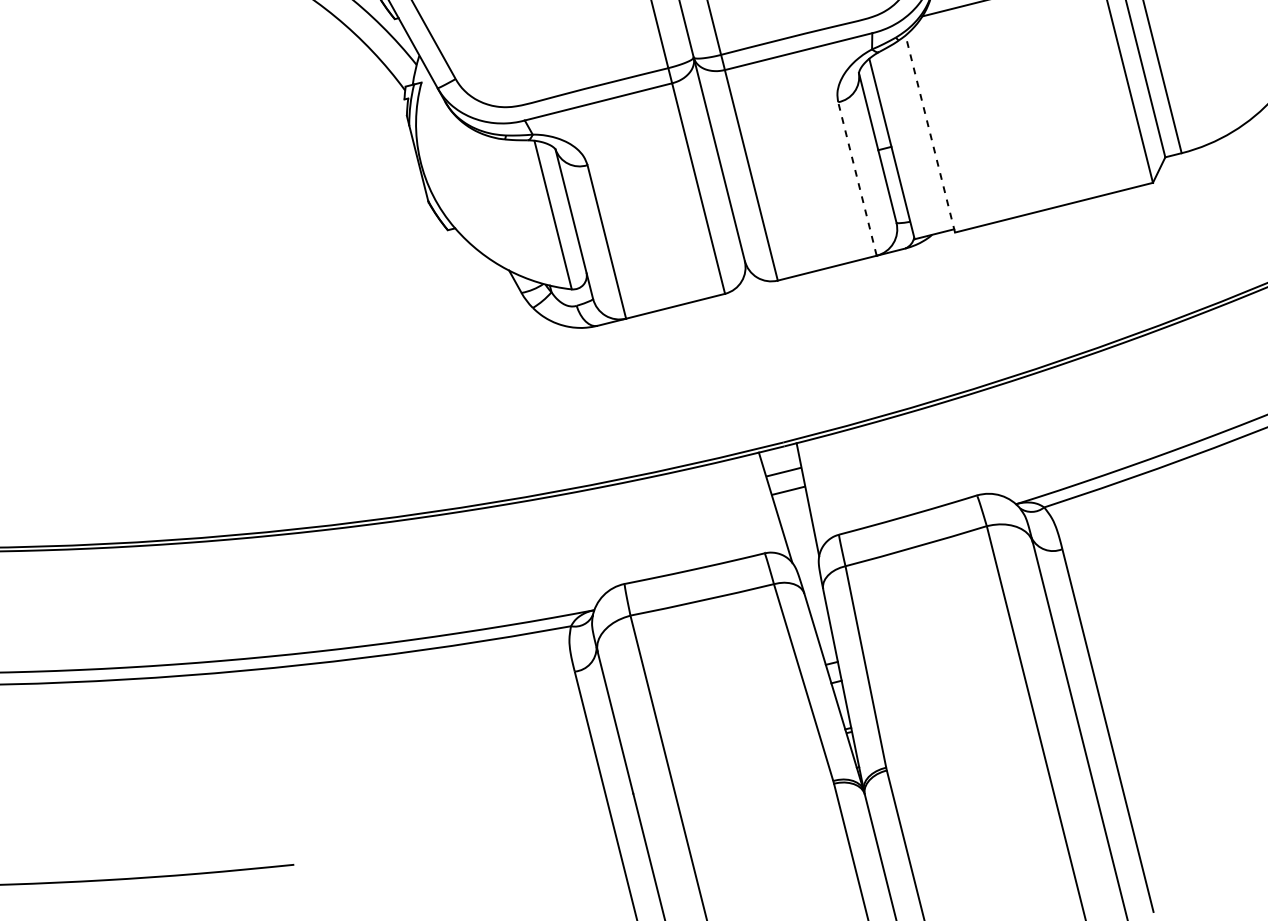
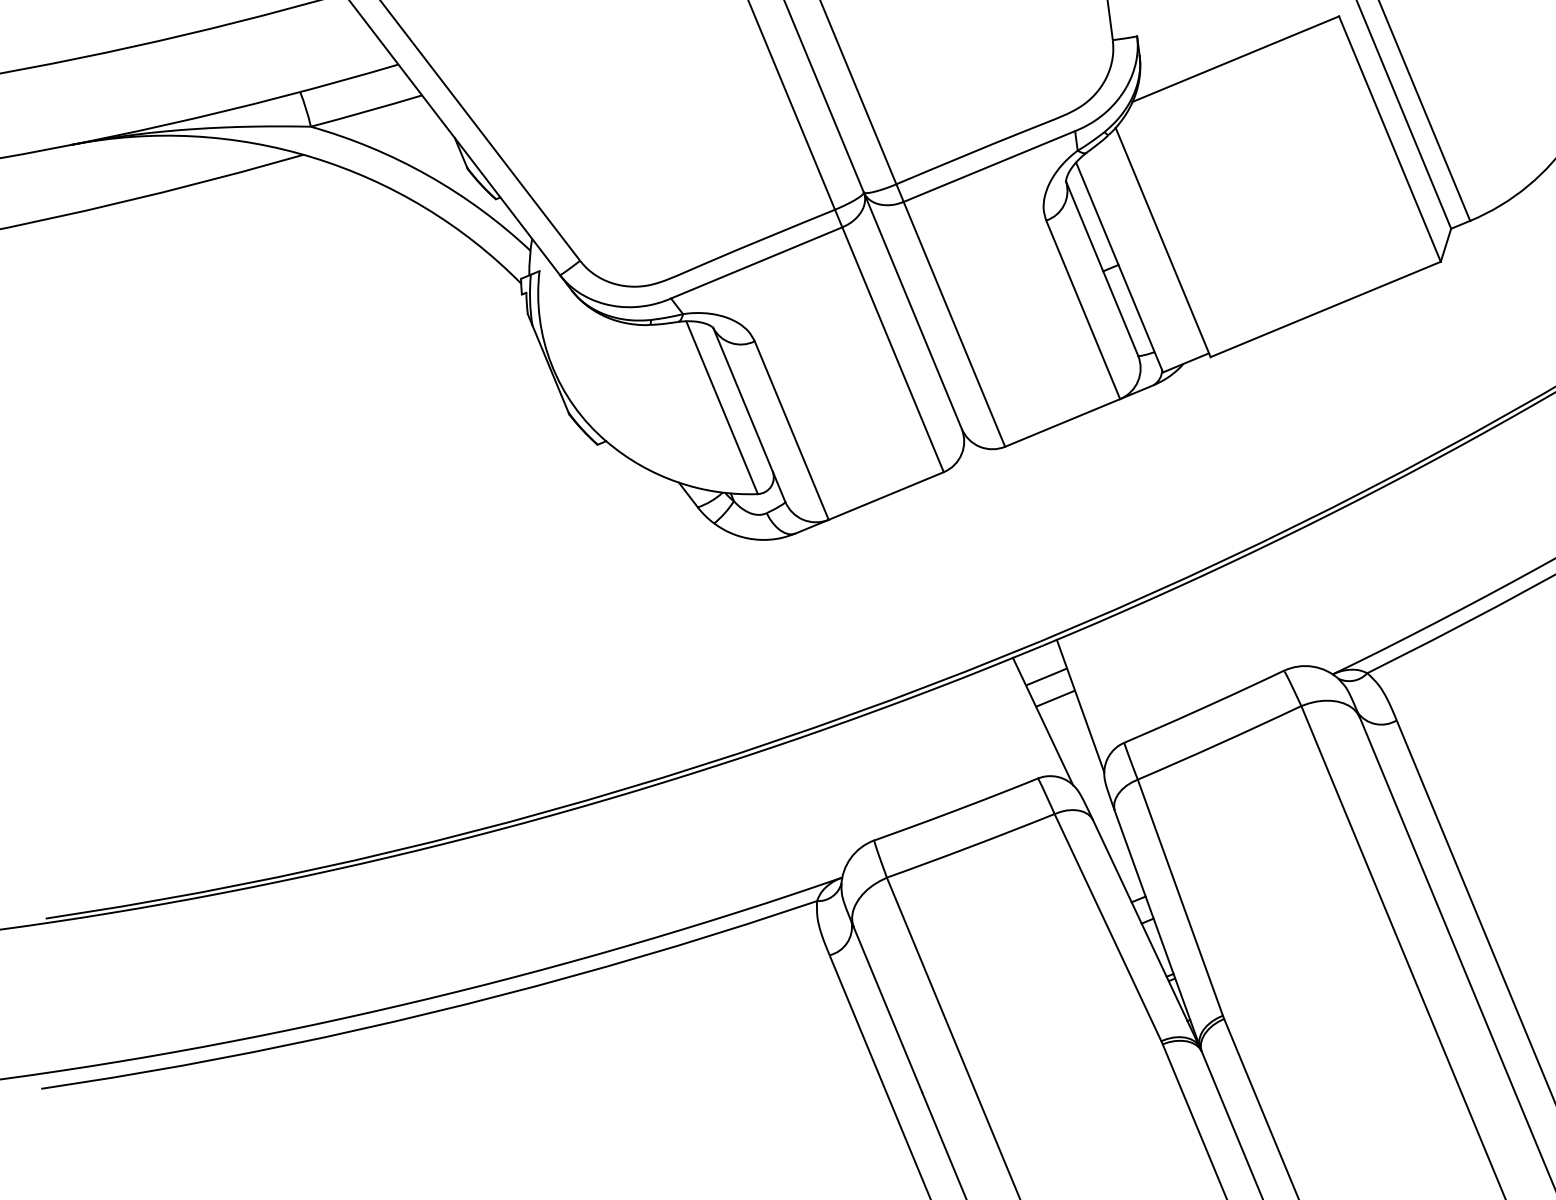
line: (929, 133) -> (1162, 242), dashed -> solid
line: (857, 178) -> (1083, 309), dashed -> solid

